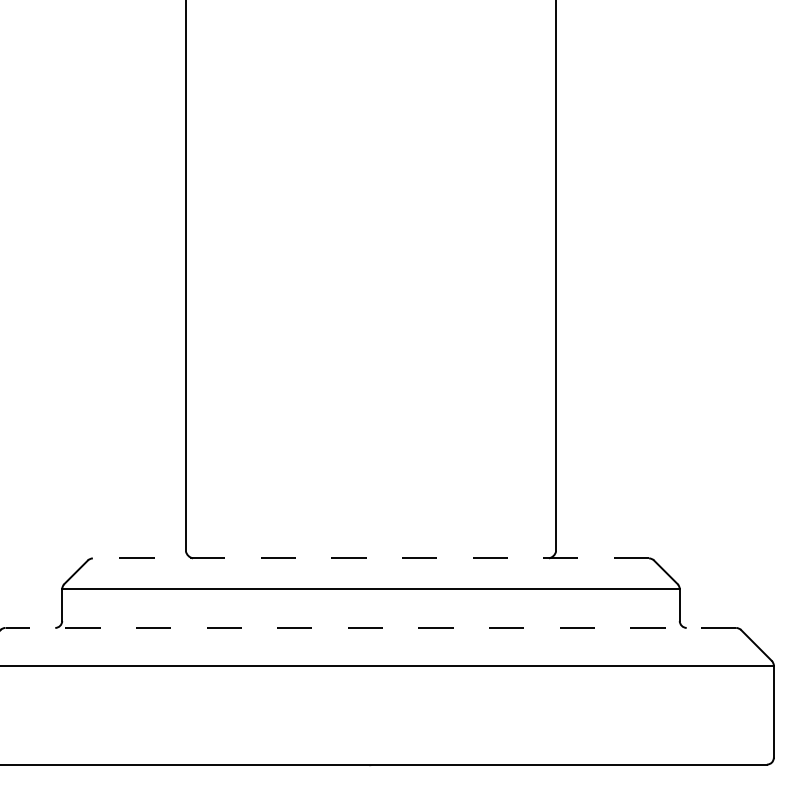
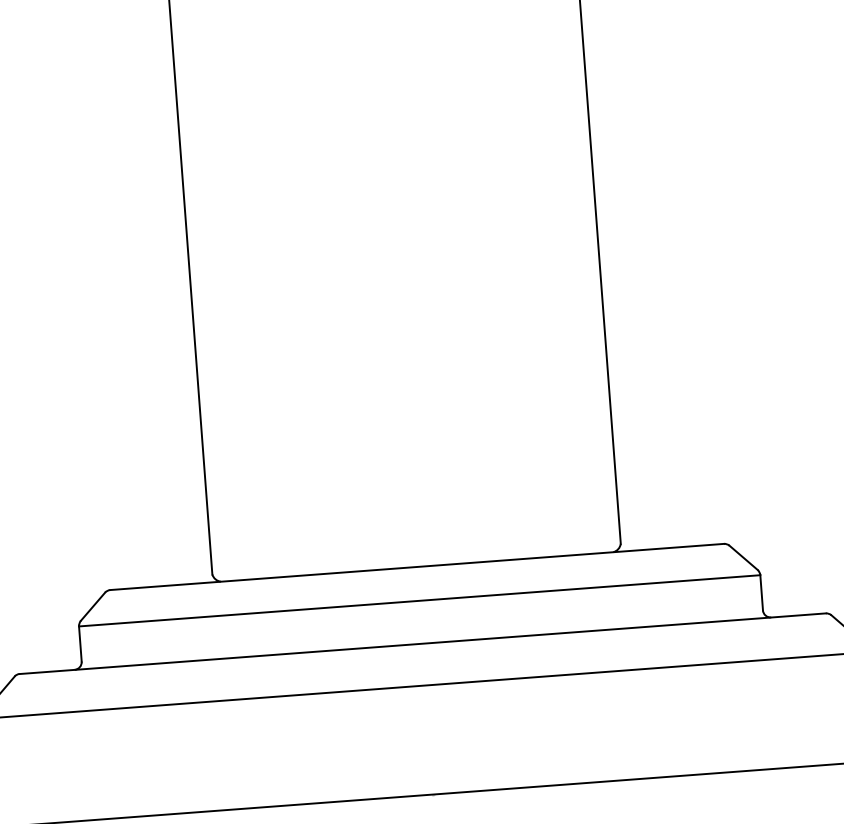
line: (370, 558) -> (416, 567), dashed -> solid
line: (370, 627) -> (422, 643), dashed -> solid

